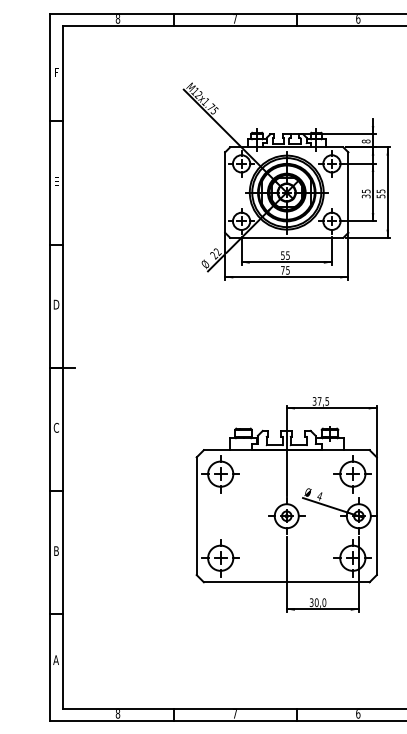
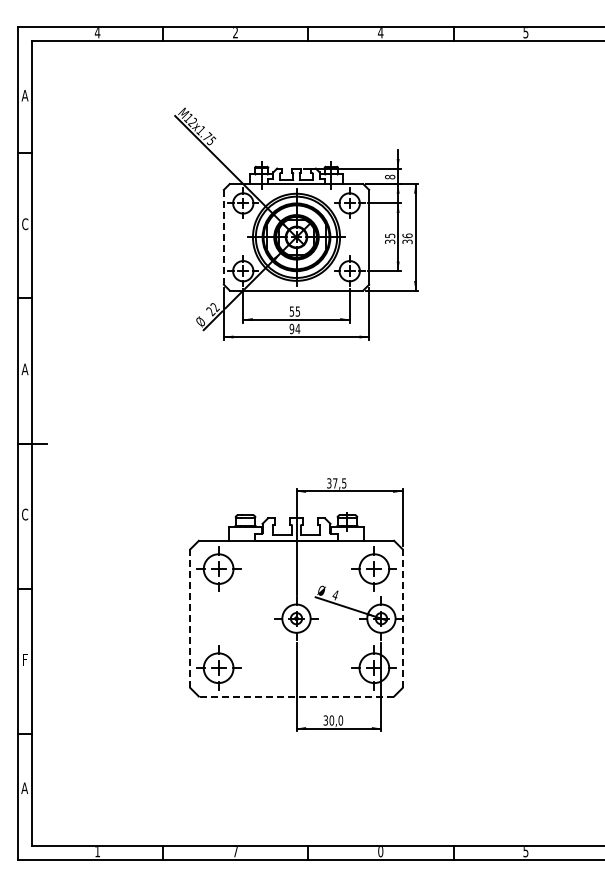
text: (117, 19) -> (97, 33), 8 -> 4
text: (235, 19) -> (235, 33), 7 -> 2
text: (358, 19) -> (380, 33), 6 -> 4
text: (55, 72) -> (24, 95), F -> A
text: (56, 181) -> (25, 224), E -> C
line: (224, 192) -> (223, 237), solid -> dashed
text: (380, 193) -> (407, 238), 55 -> 36
text: (285, 269) -> (294, 328), 75 -> 94
text: (55, 304) -> (24, 369), D -> A
line: (196, 516) -> (190, 618), solid -> dashed
line: (376, 516) -> (402, 619), solid -> dashed
text: (55, 550) -> (24, 659), B -> F
line: (286, 582) -> (296, 696), solid -> dashed
text: (358, 713) -> (380, 851), 6 -> 0
text: (117, 714) -> (97, 852), 8 -> 1

